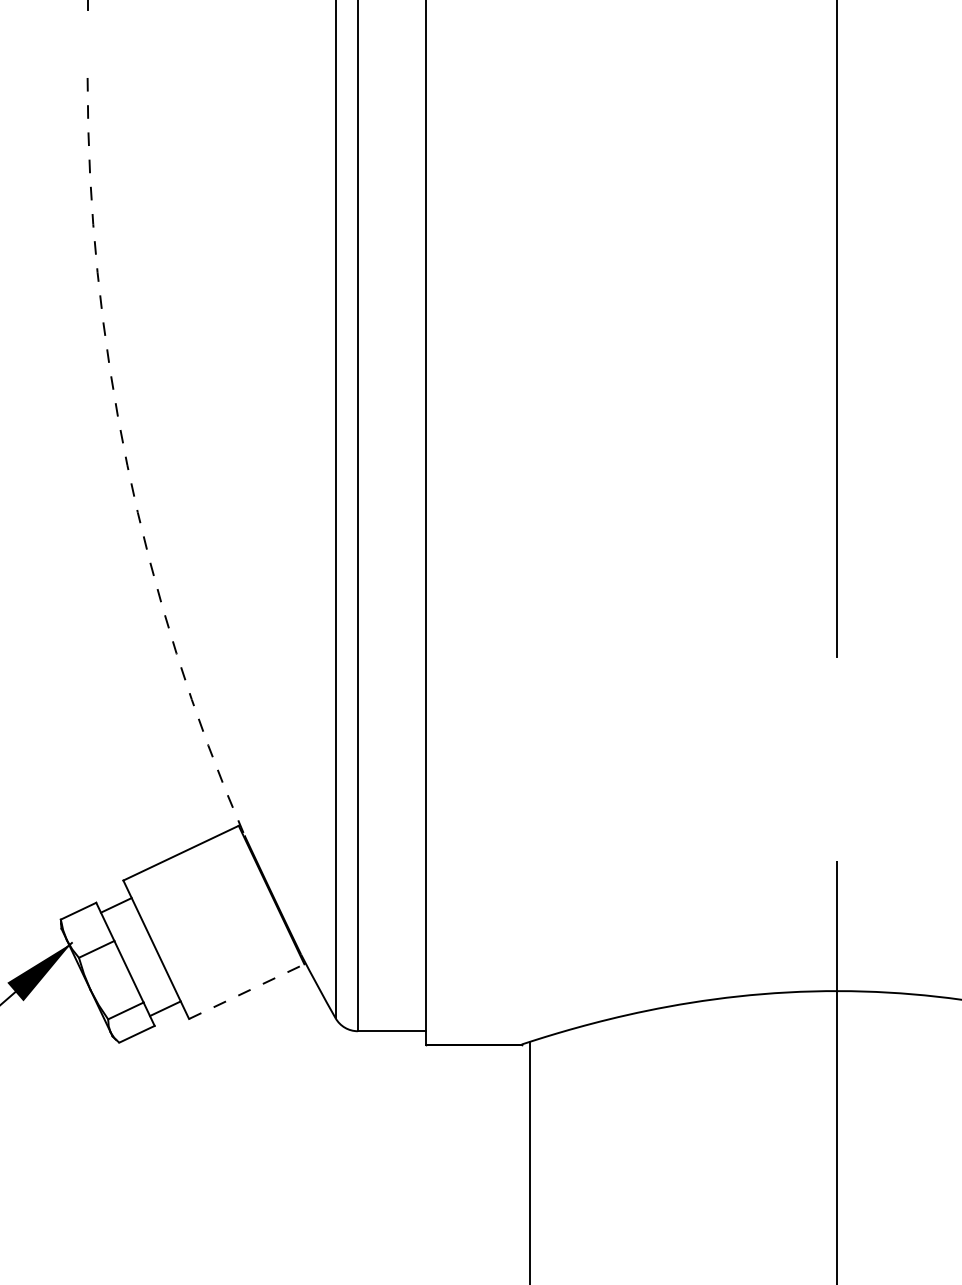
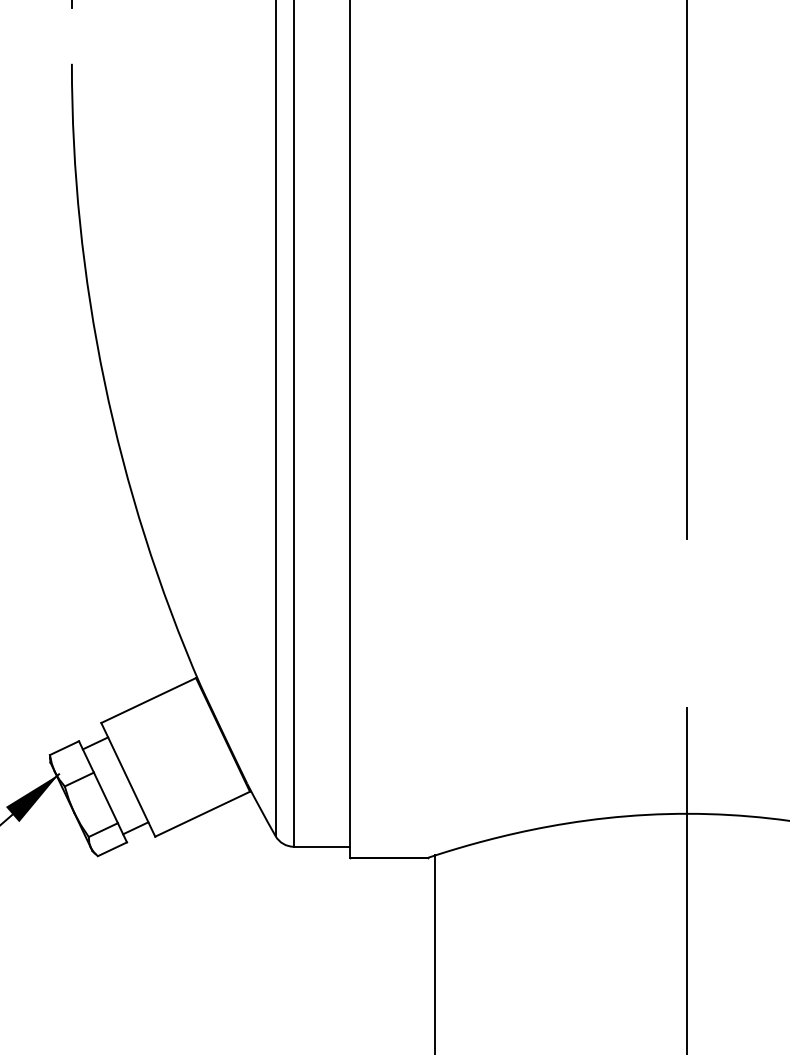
arc: (127, 464) -> (104, 381), dashed -> solid
line: (247, 991) -> (203, 814), dashed -> solid

